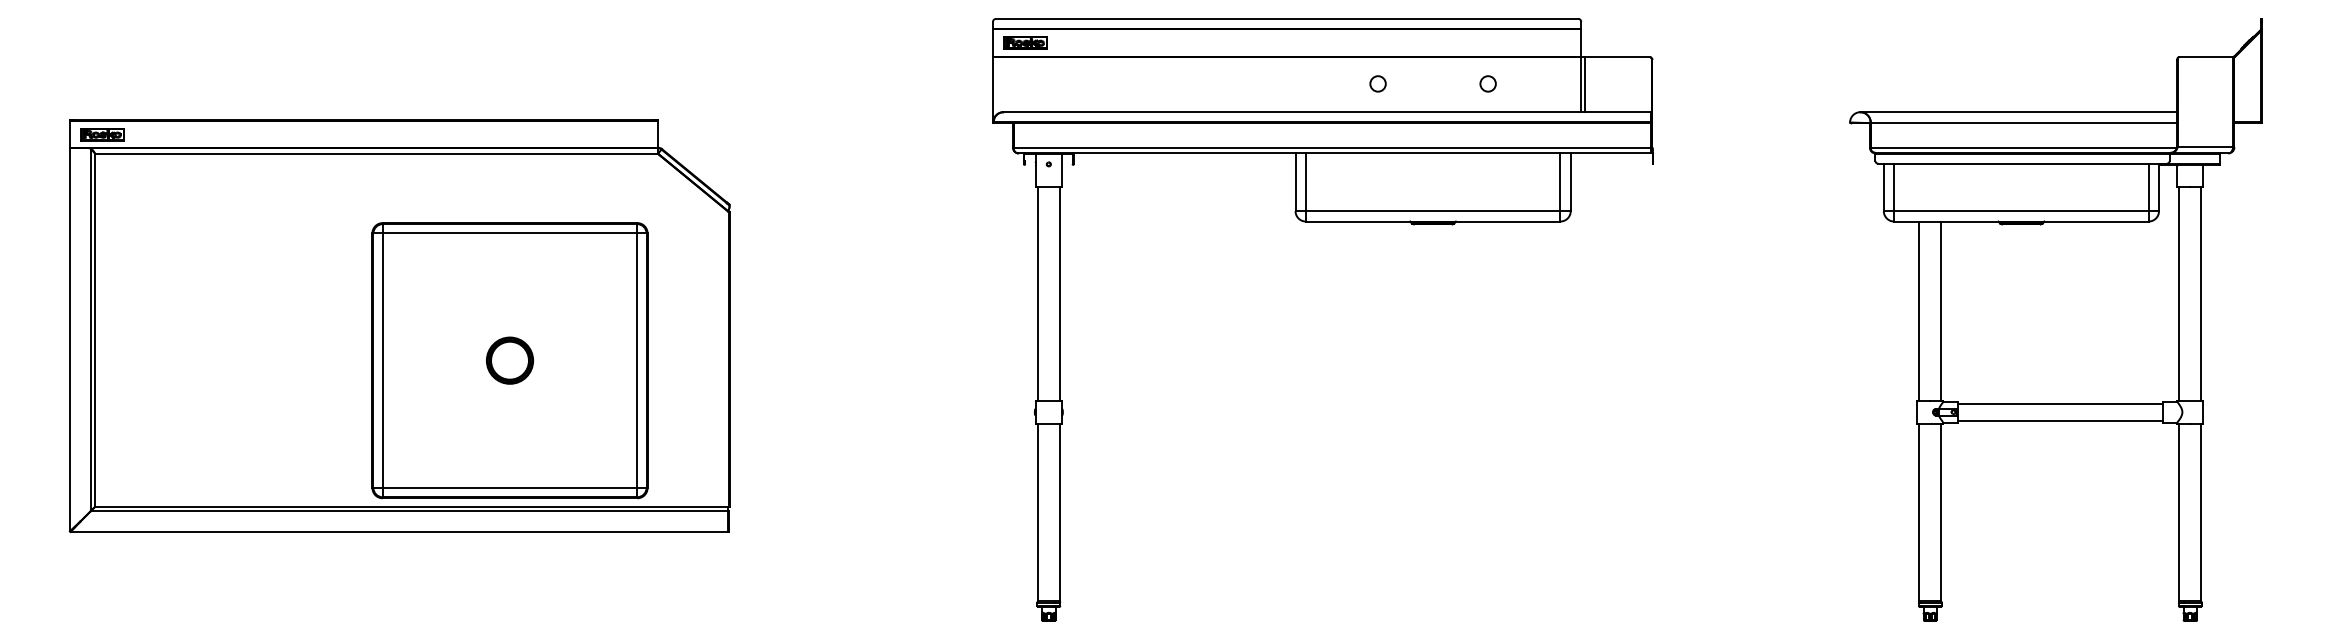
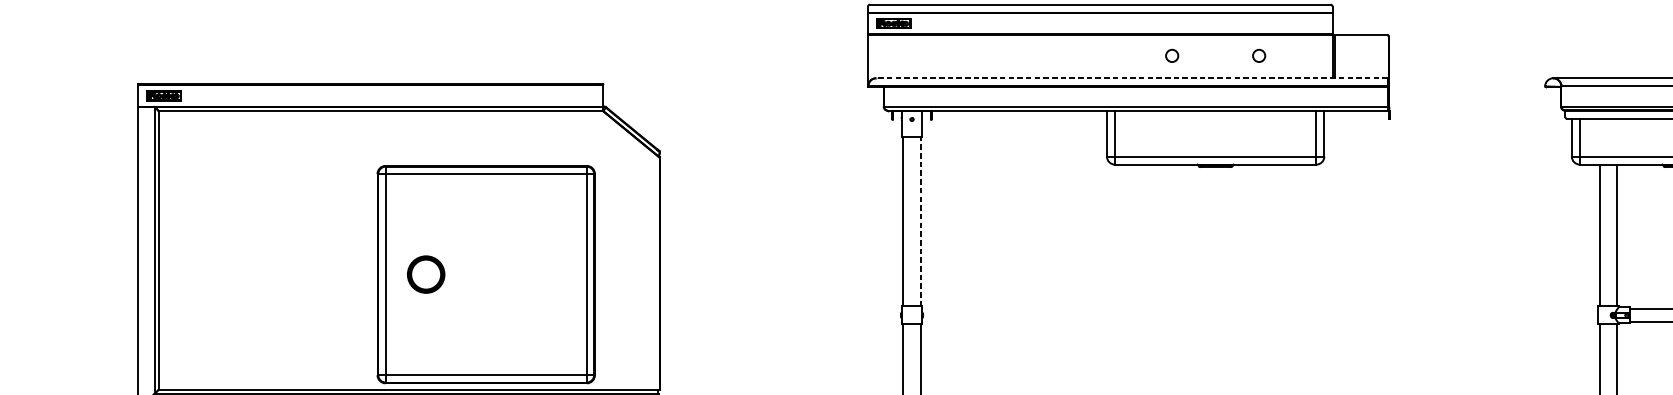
line: (1327, 112) -> (1132, 78), solid -> dashed
line: (1059, 293) -> (920, 221), solid -> dashed
part: (509, 360) -> (425, 274), moved

